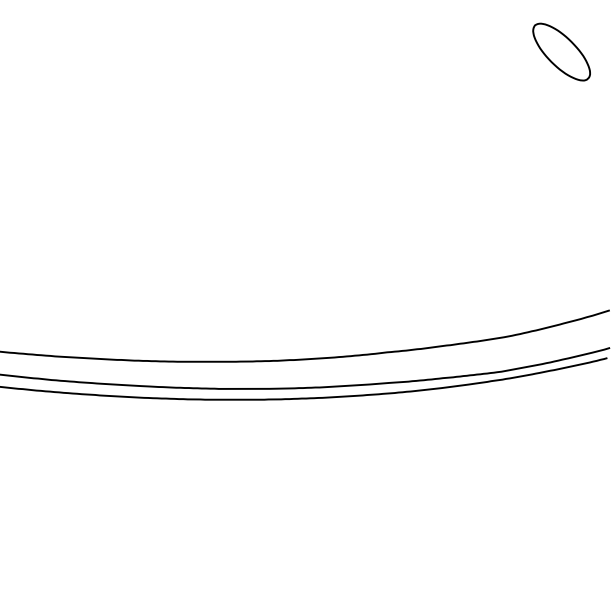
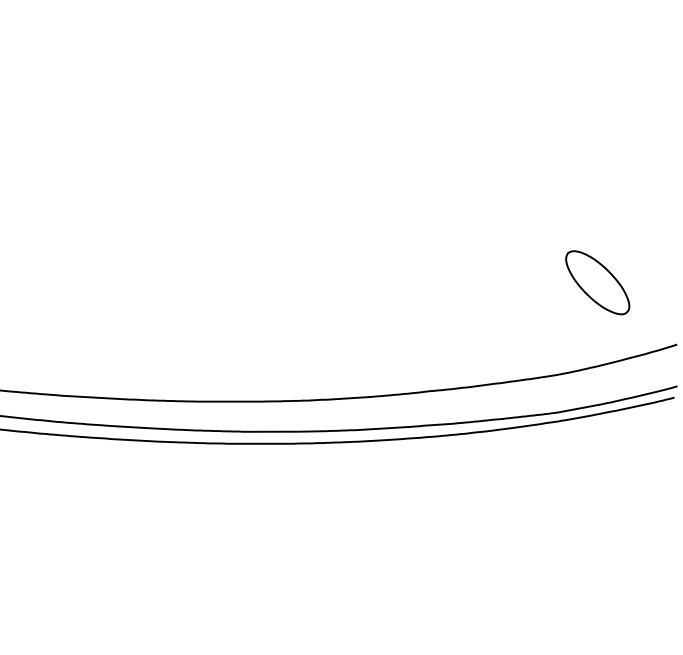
part: (561, 51) -> (597, 282), moved

